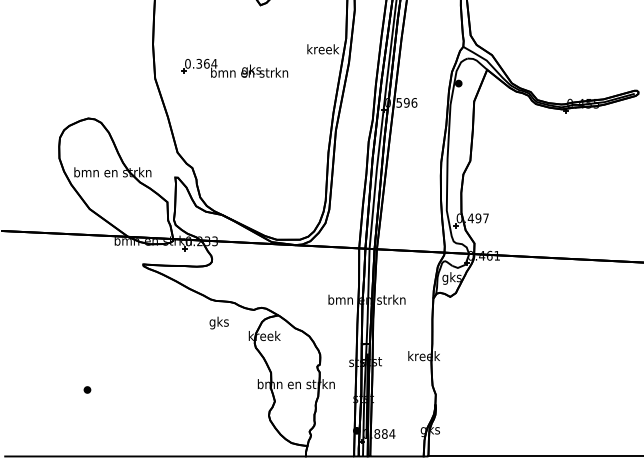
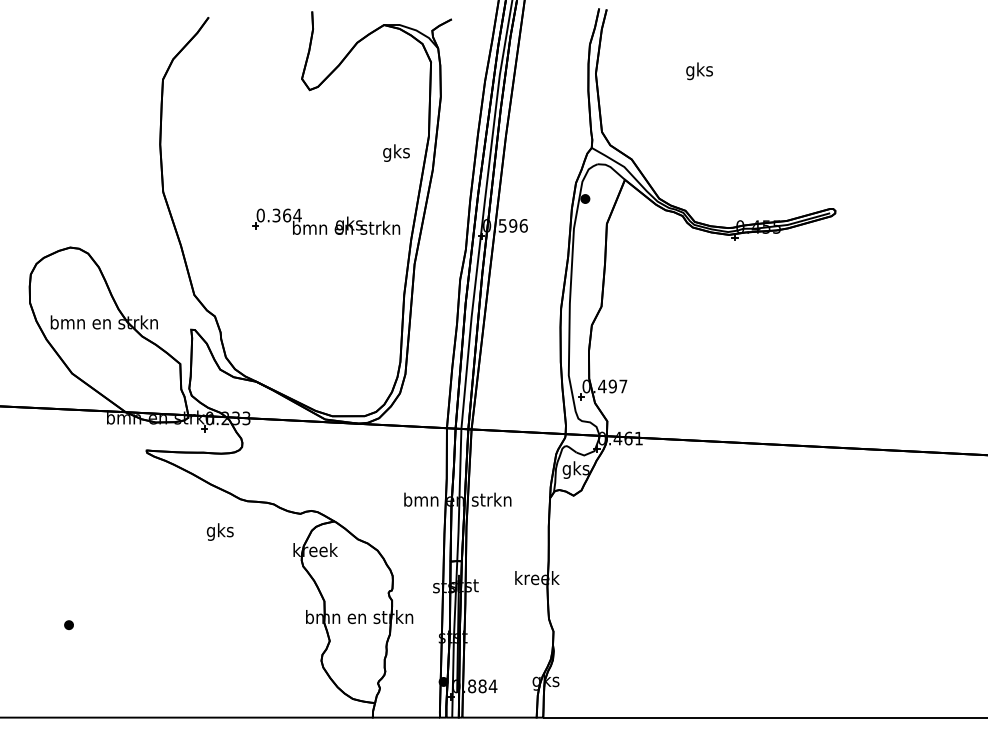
text: (322, 50) -> (396, 152), kreek -> gks
part: (235, 68) -> (326, 221), moved
text: (219, 322) -> (220, 531), moved

